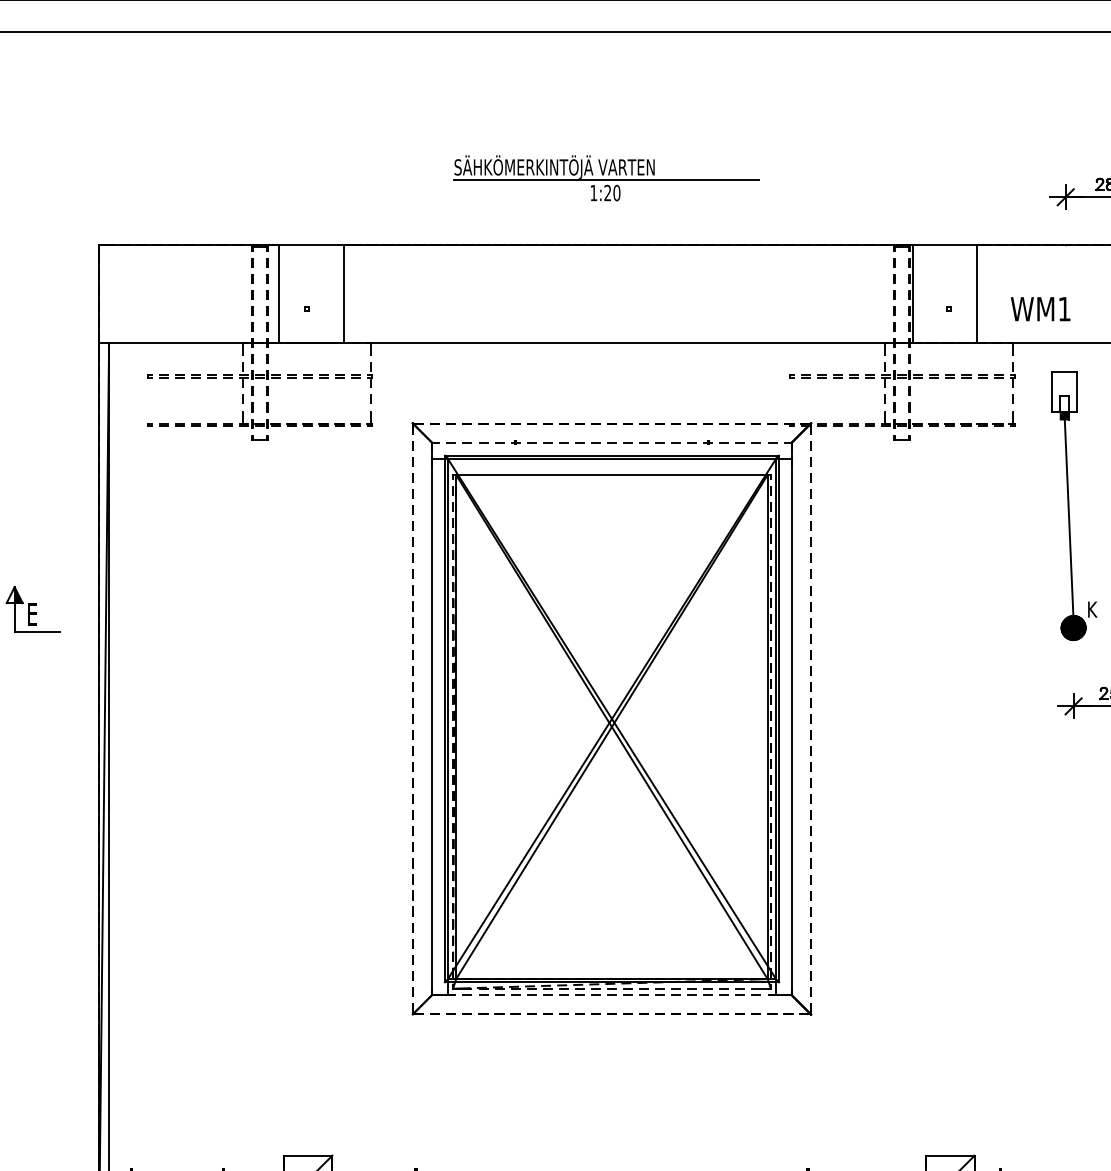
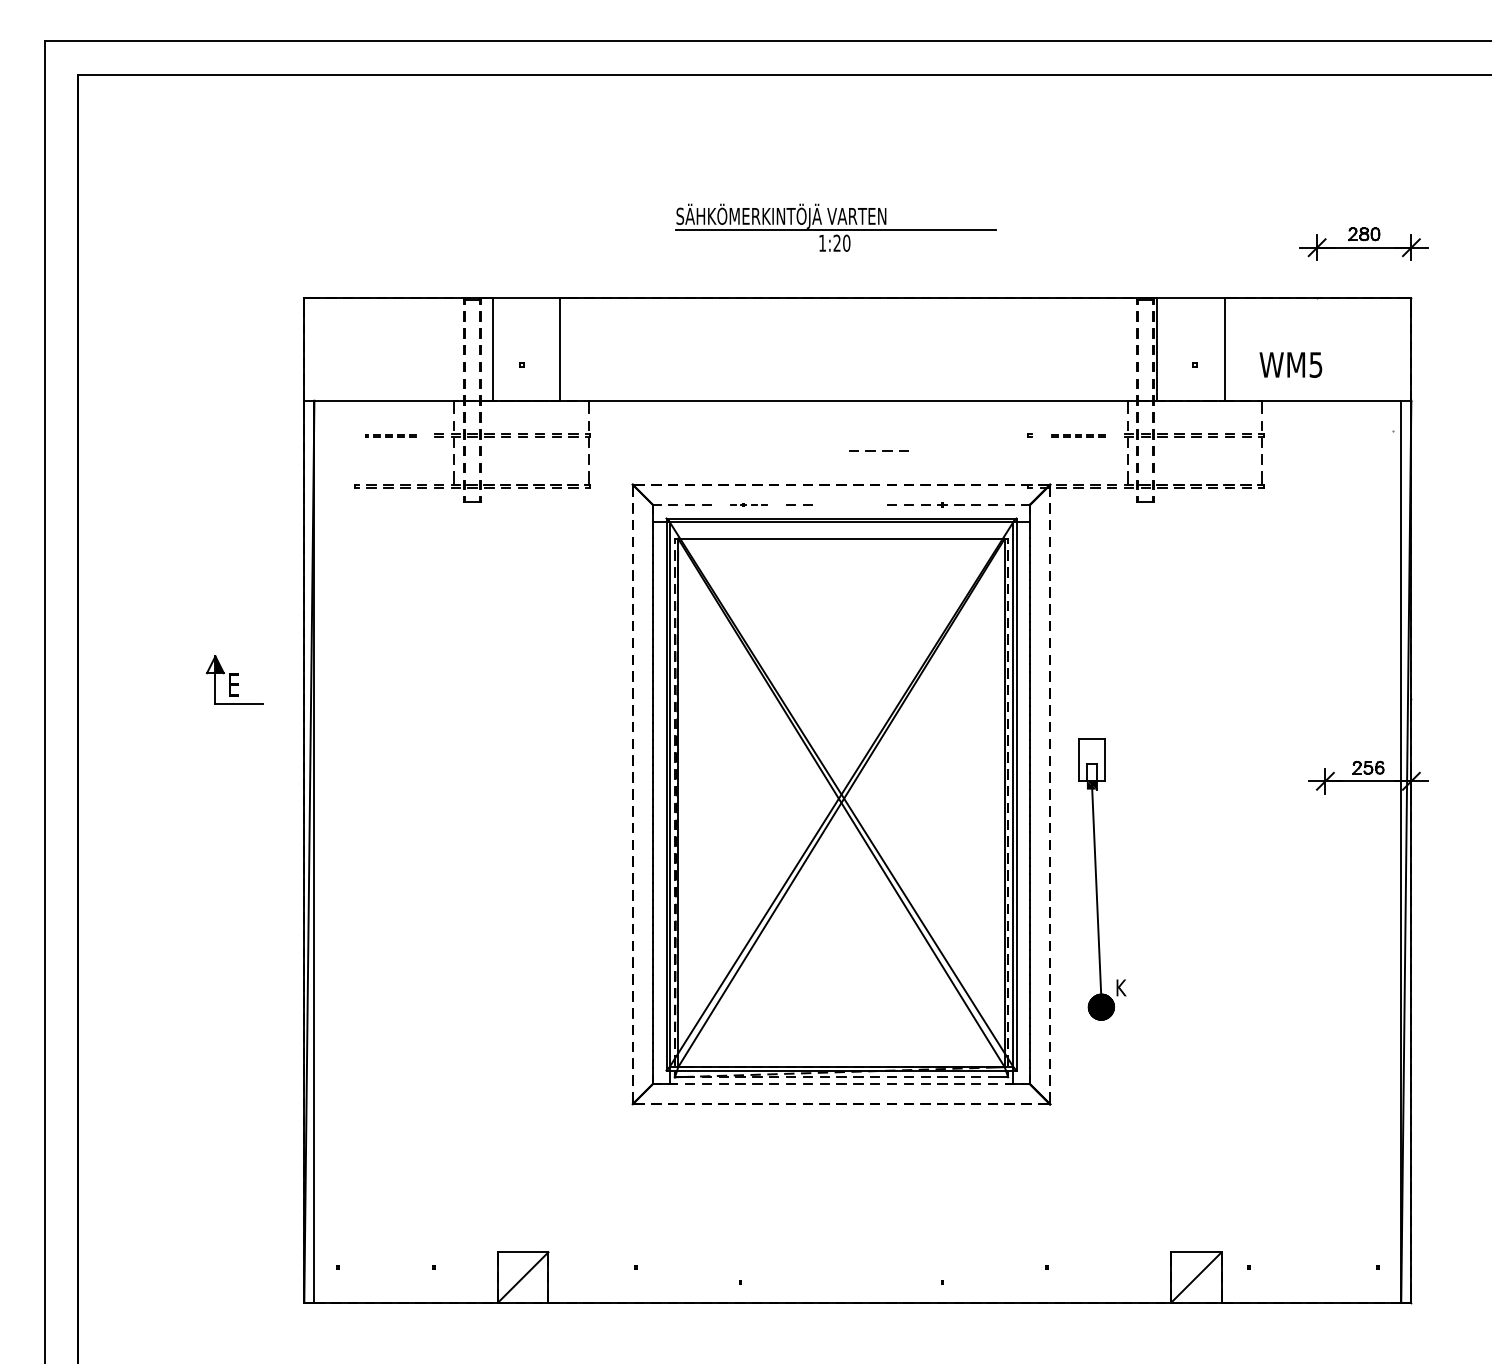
text: (1064, 308) -> (1315, 364), WM1 -> WM5
part: (181, 376) -> (390, 435), size x0.7
part: (838, 376) -> (1078, 435), size x0.7
part: (523, 442) -> (748, 504), size x0.6
line: (616, 442) -> (875, 450), moved
part: (1074, 506) -> (1102, 879), moved

